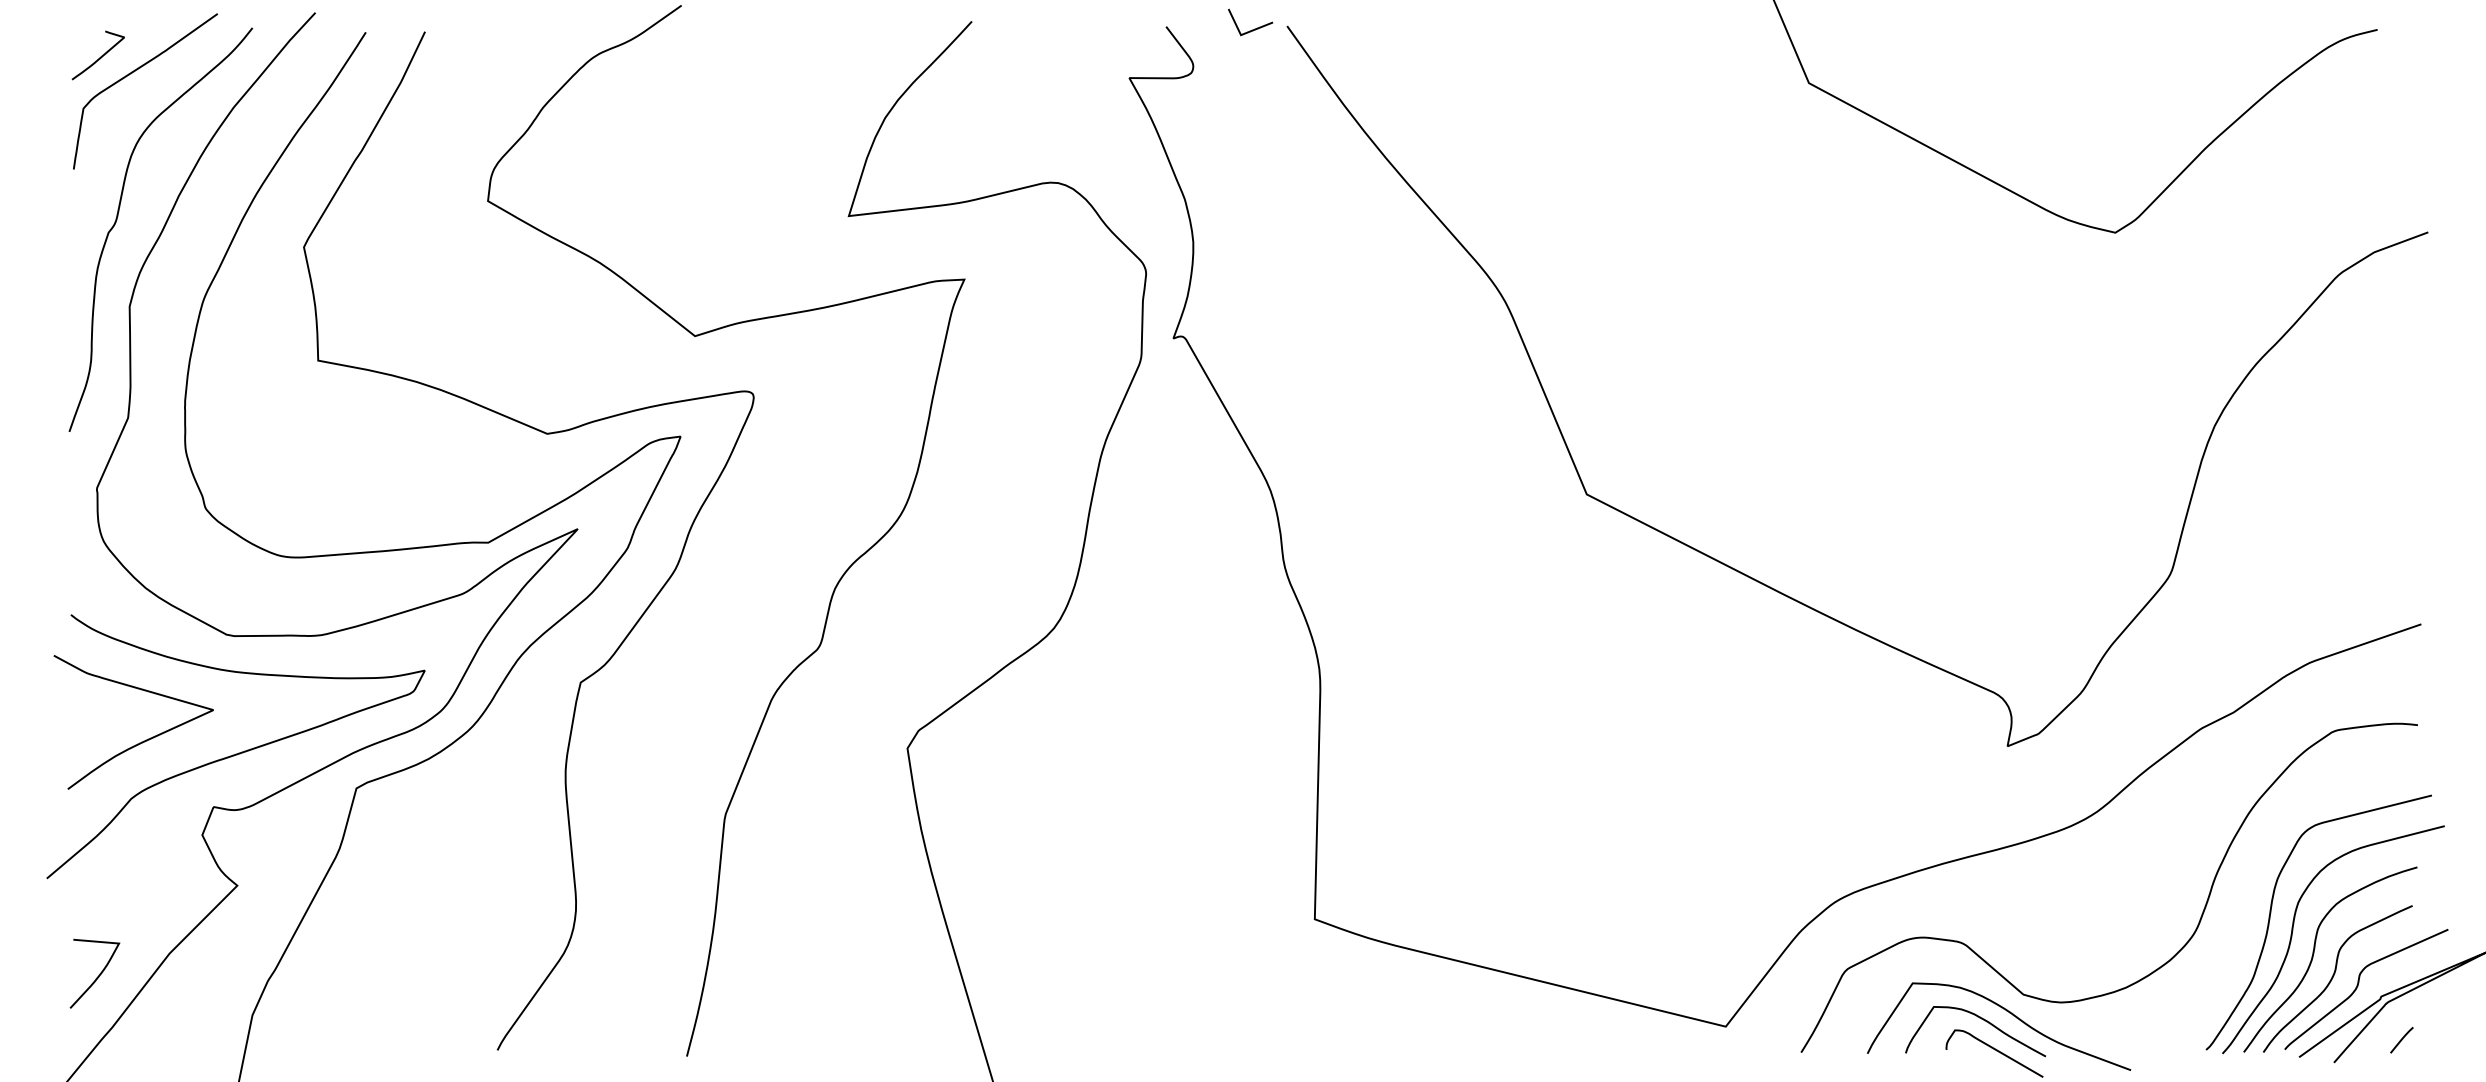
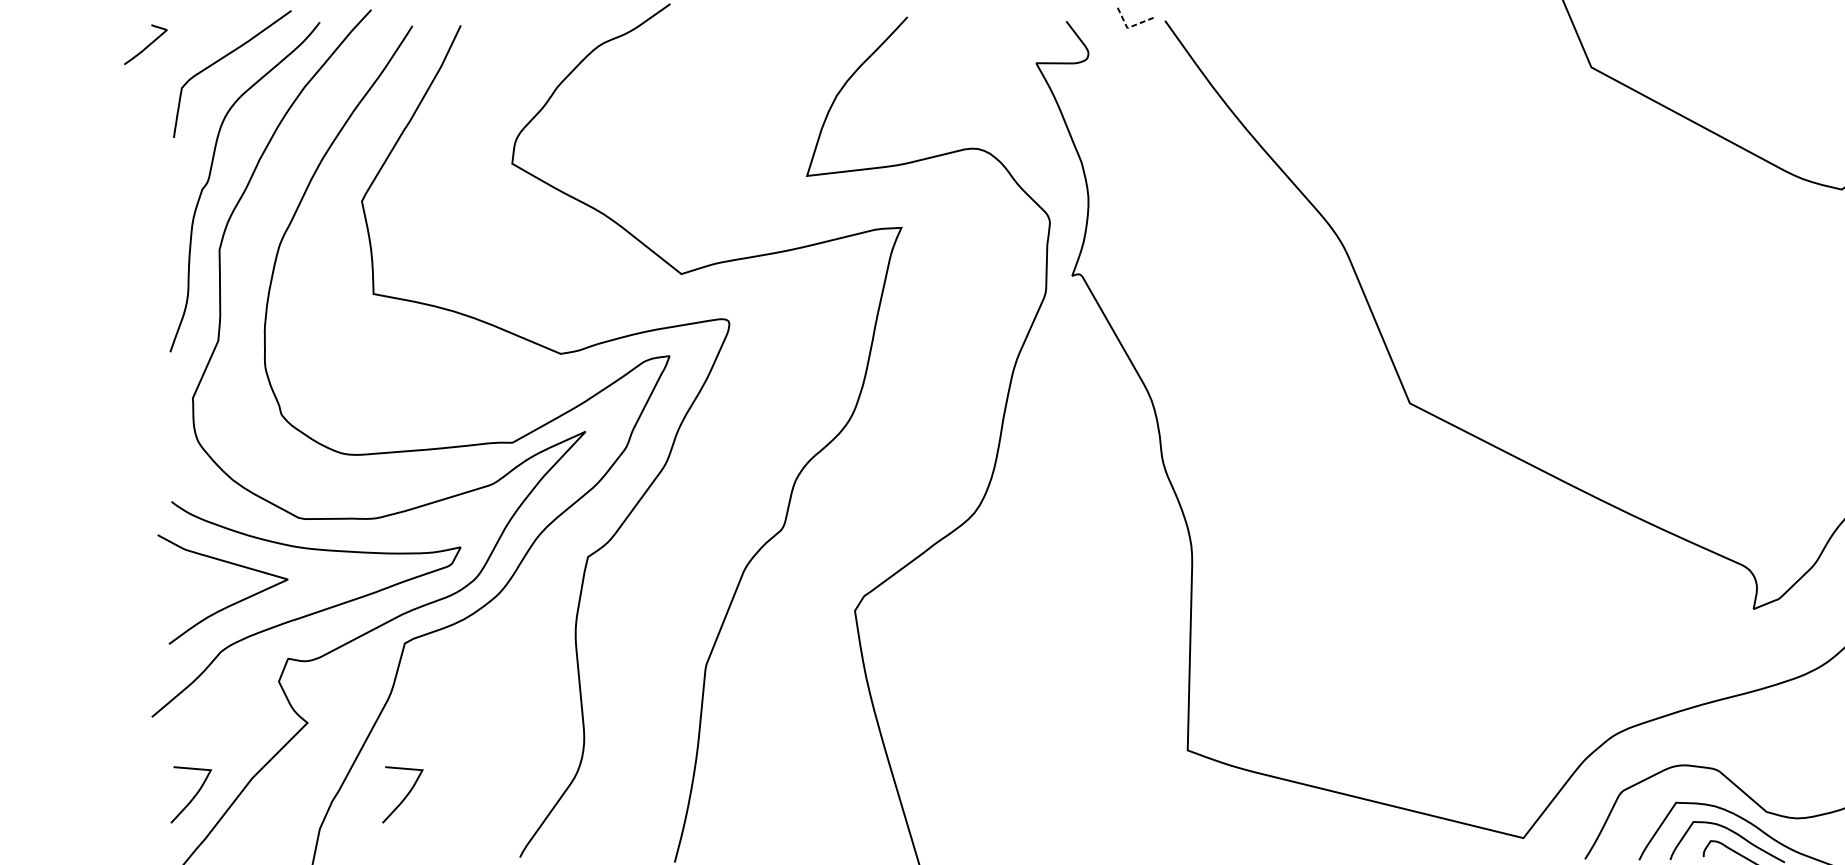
line: (1242, 34) -> (1128, 27), solid -> dashed
curve: (99, 57) -> (146, 46), moved
curve: (356, 976) -> (404, 797), added

